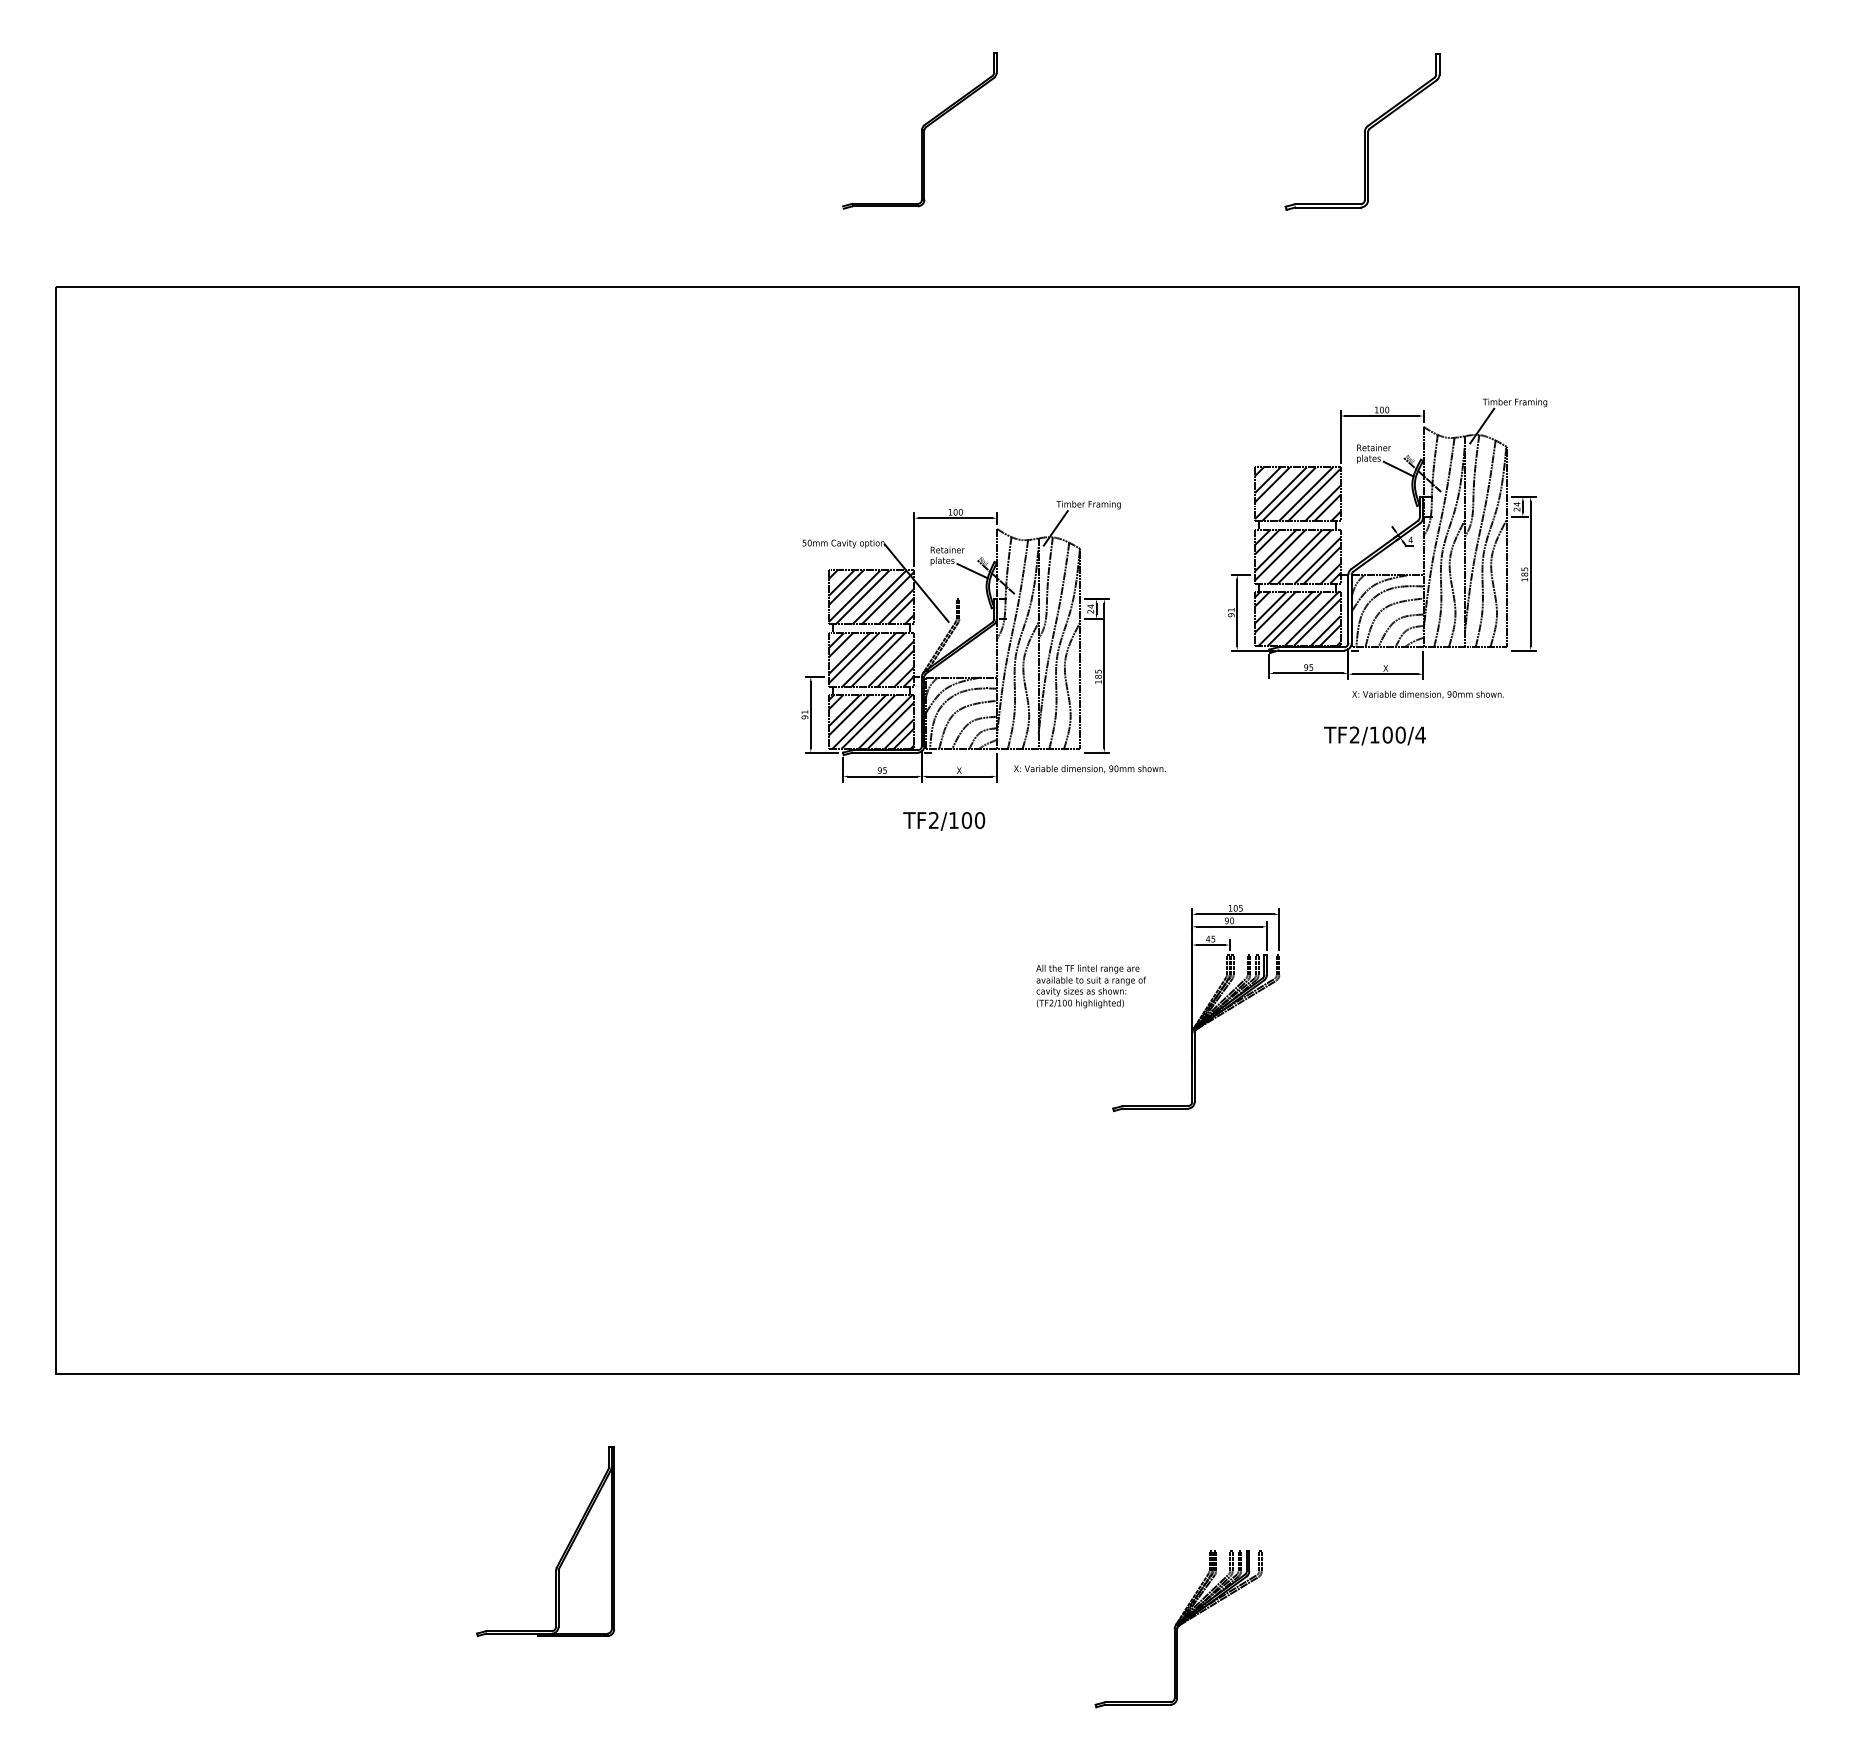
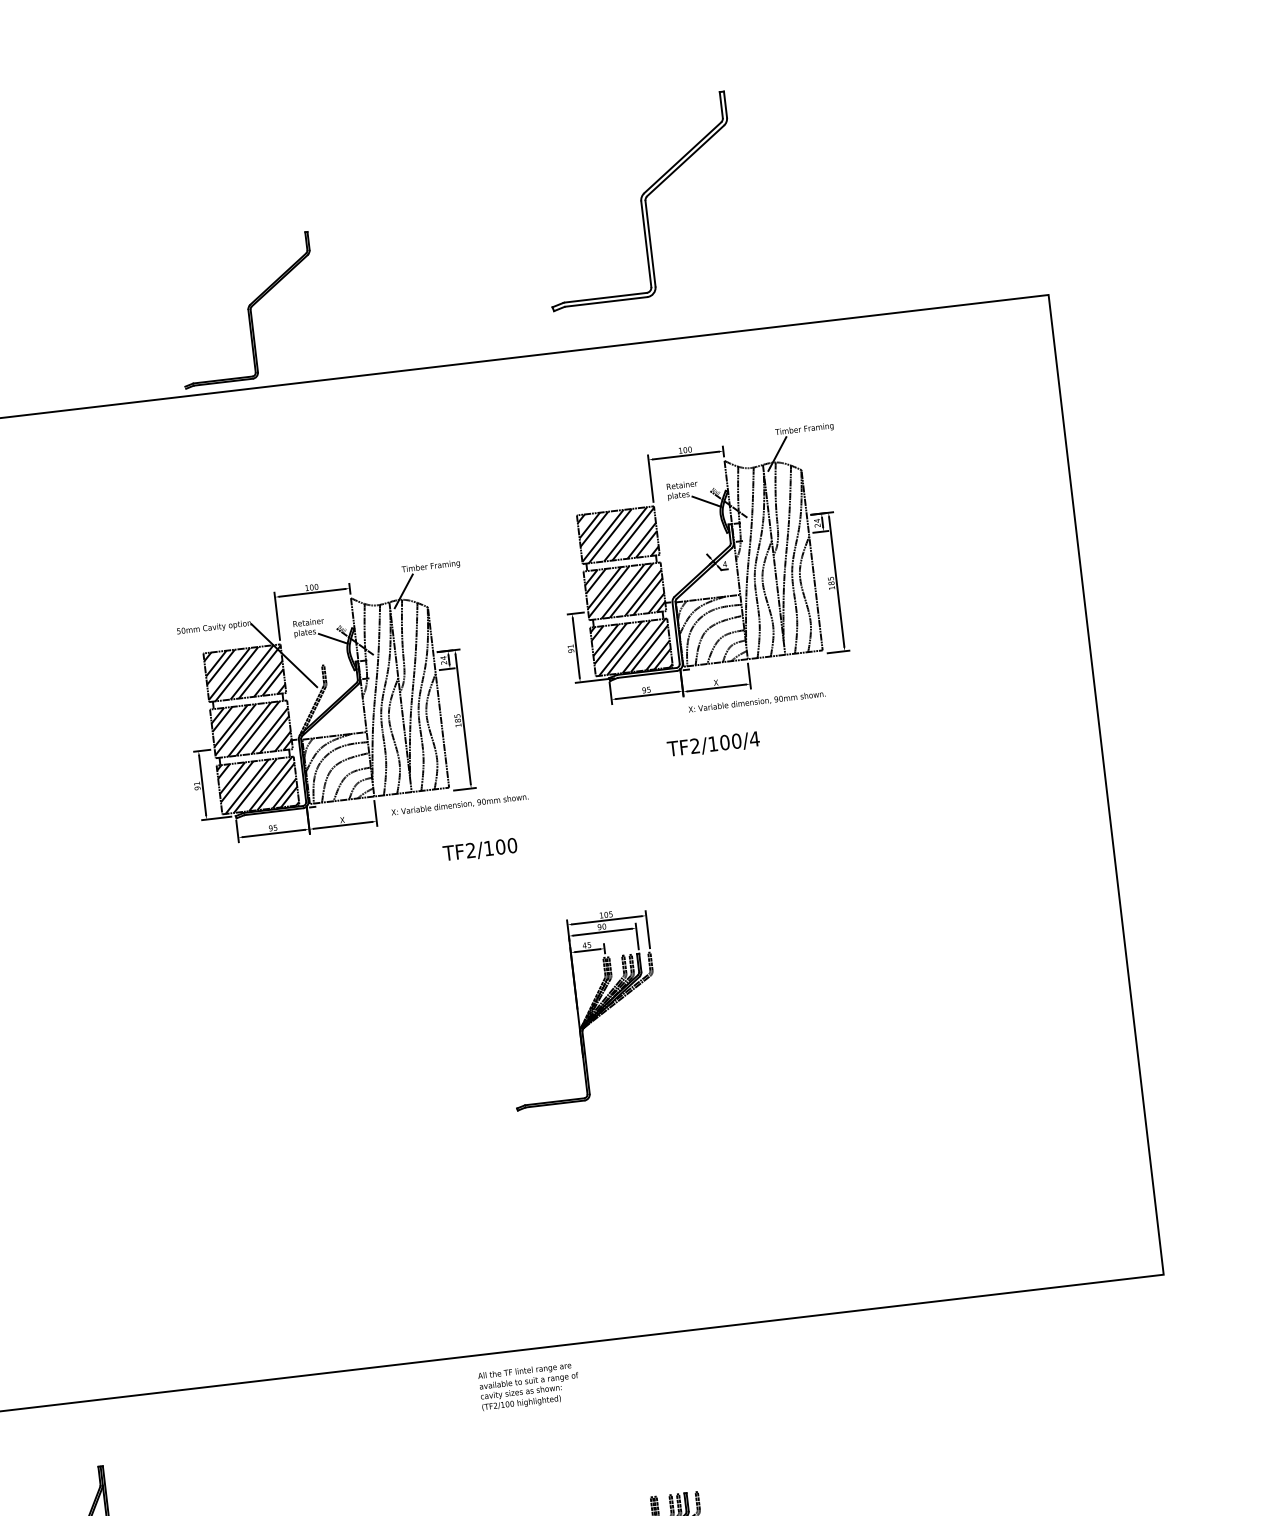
part: (919, 130) -> (246, 310), moved
part: (1362, 131) -> (638, 201), size x1.4
text: (944, 821) -> (480, 850), moved
text: (1090, 986) -> (528, 1386), moved

